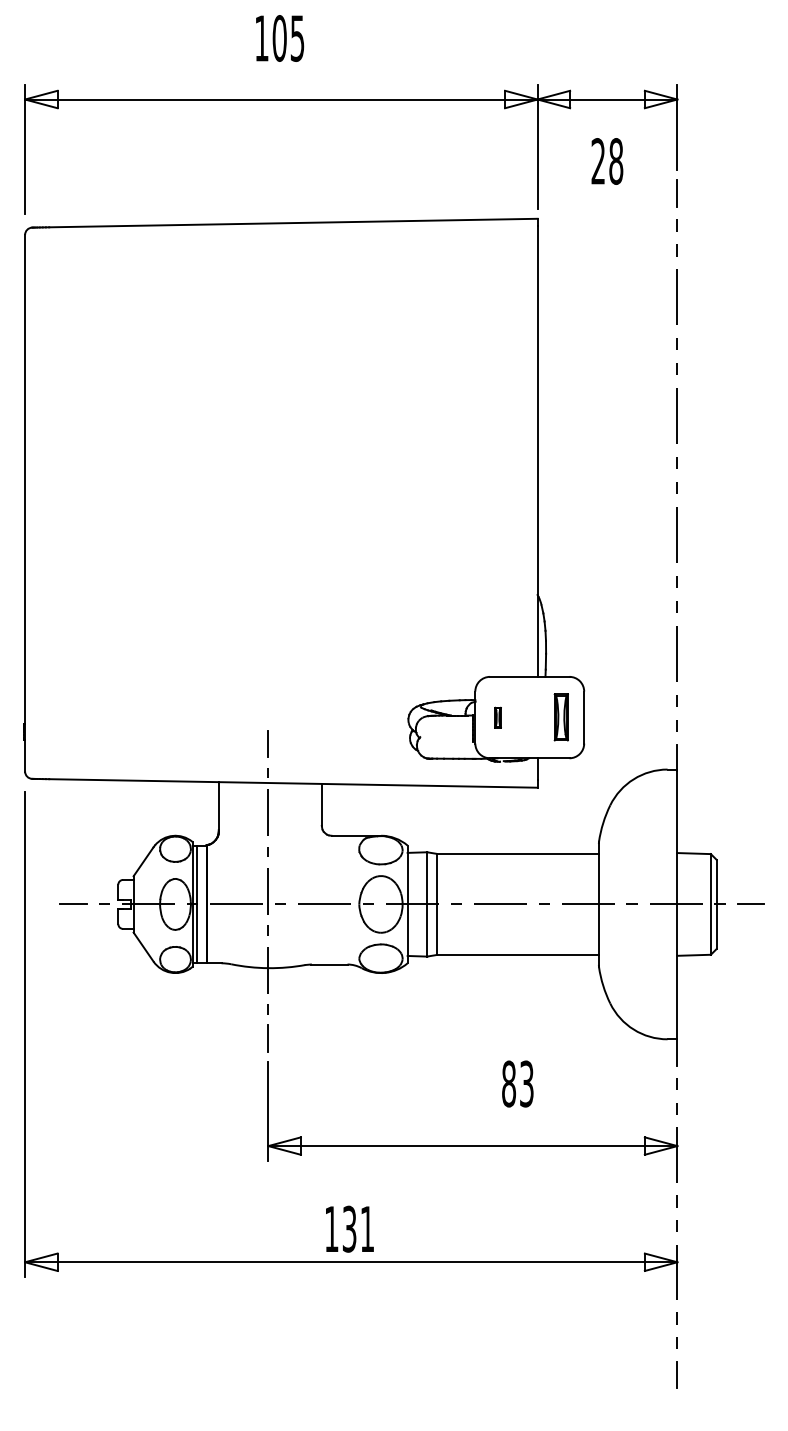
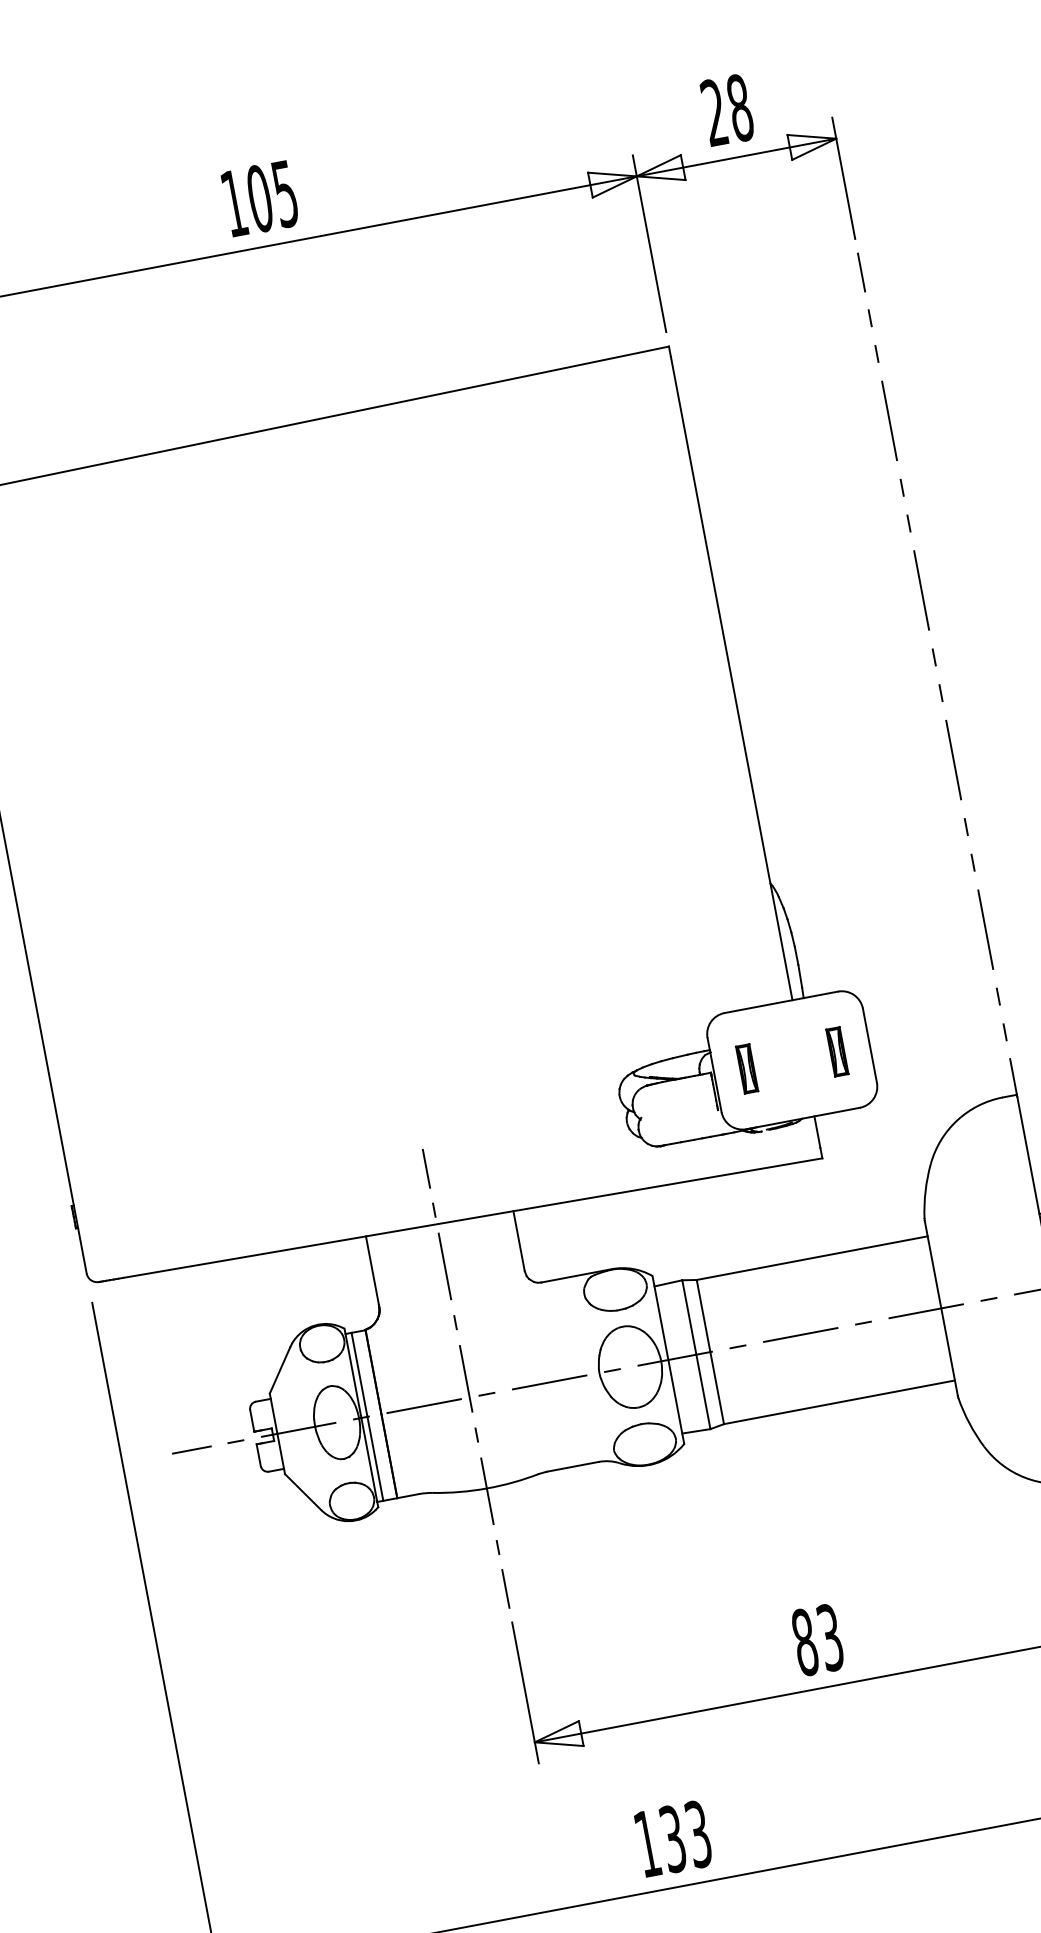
text: (280, 38) -> (261, 198), moved
text: (607, 161) -> (727, 110), moved
part: (497, 717) -> (746, 1069), size x1.67
part: (561, 717) -> (837, 1051), size x0.71
text: (517, 1083) -> (817, 1639), moved
text: (367, 1228) -> (698, 1833), 131 -> 133

